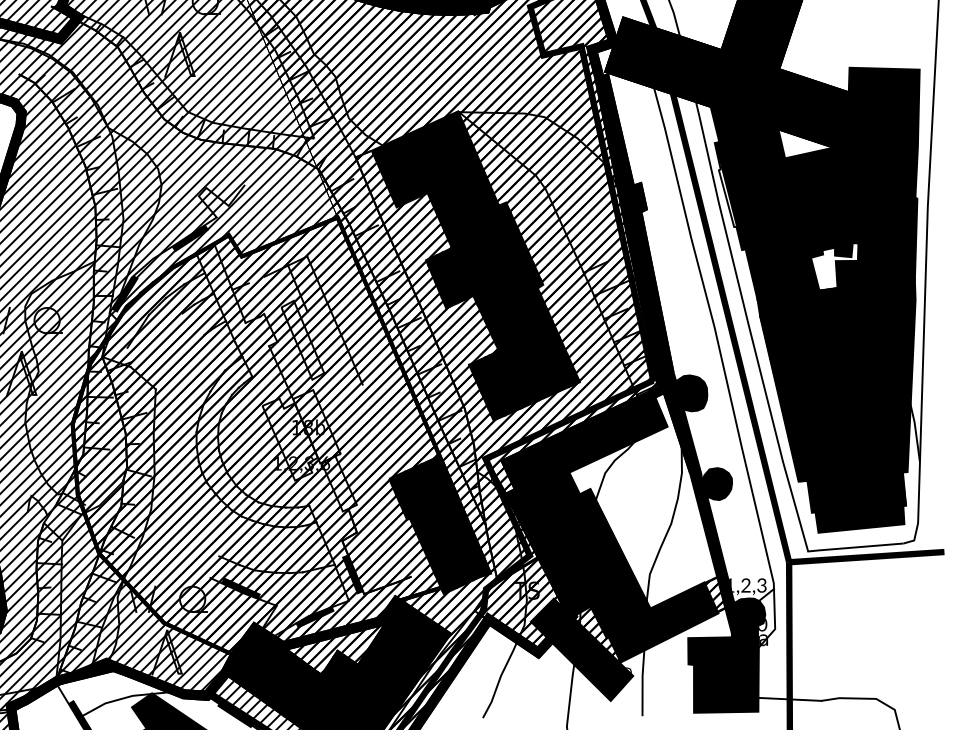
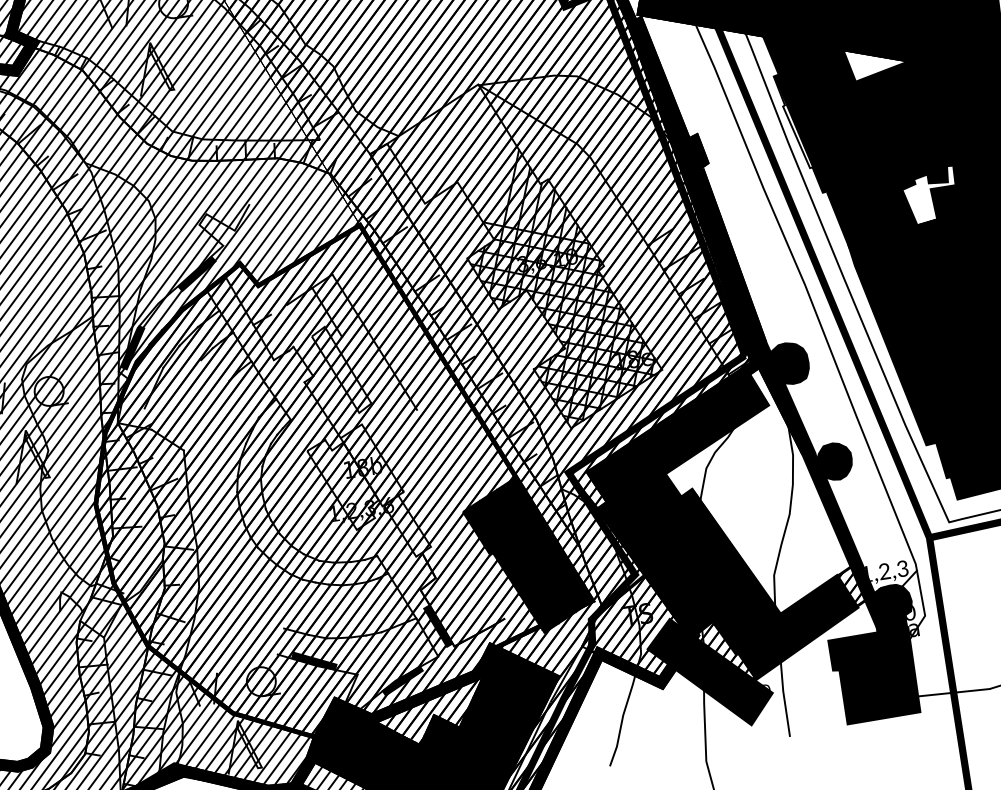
fill: (475, 265) -> (524, 255), removed

